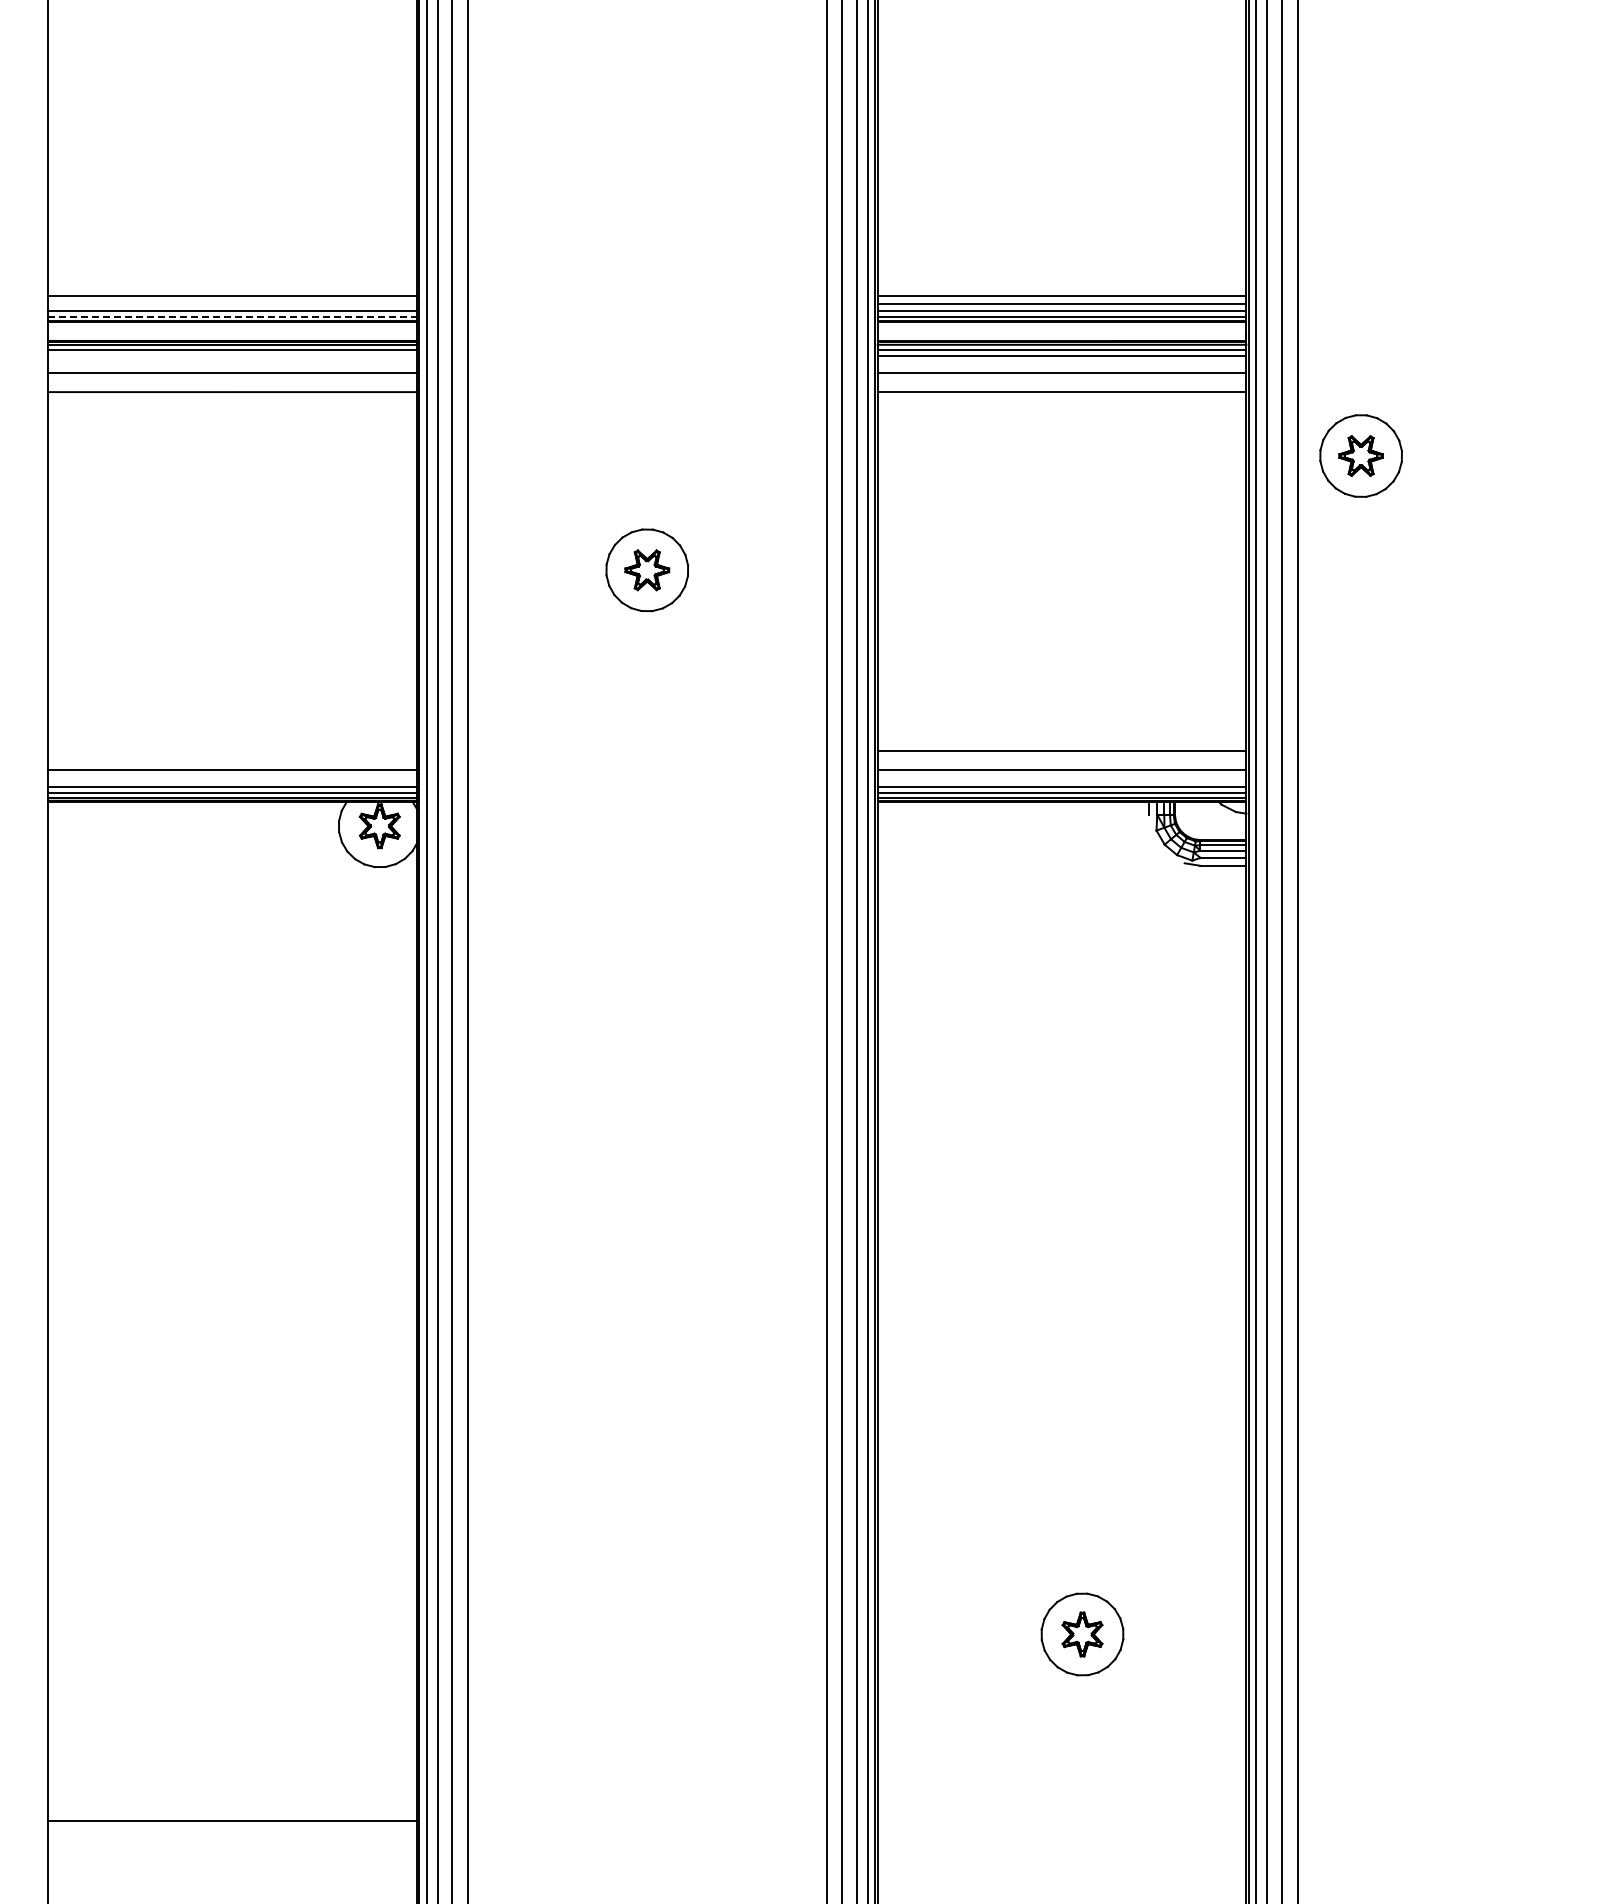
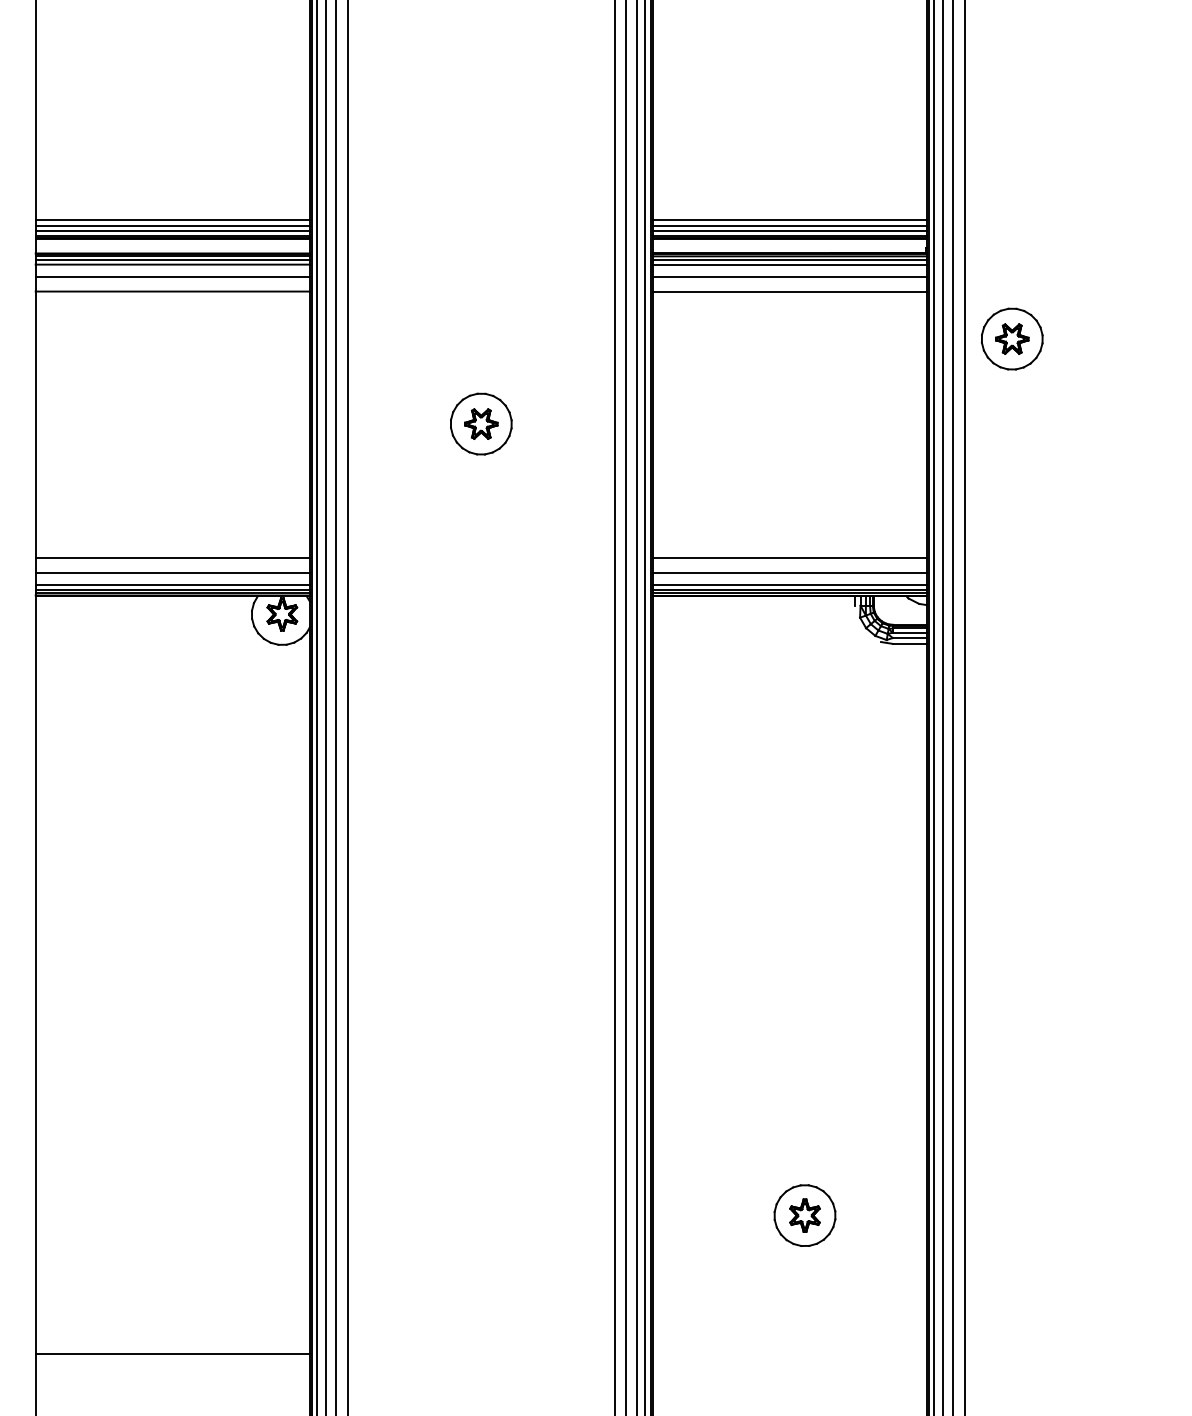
line: (232, 304) -> (172, 226), added
line: (233, 316) -> (173, 235), dashed -> solid
line: (232, 355) -> (172, 264), added
line: (232, 750) -> (172, 558), added

